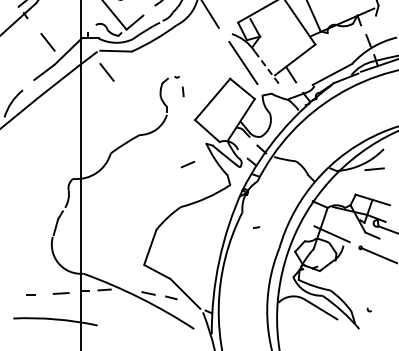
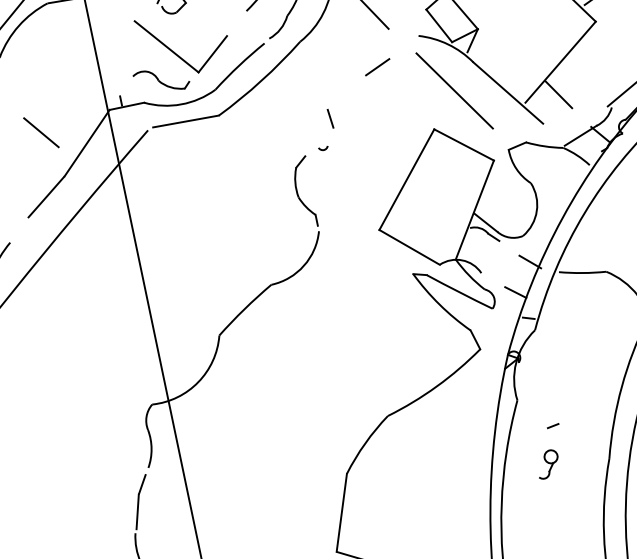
line: (267, 69) -> (507, 93), dashed -> solid
line: (106, 72) -> (175, 169), removed
line: (182, 91) -> (328, 118), moved
line: (187, 164) -> (376, 67), moved
part: (250, 244) -> (547, 463), added

